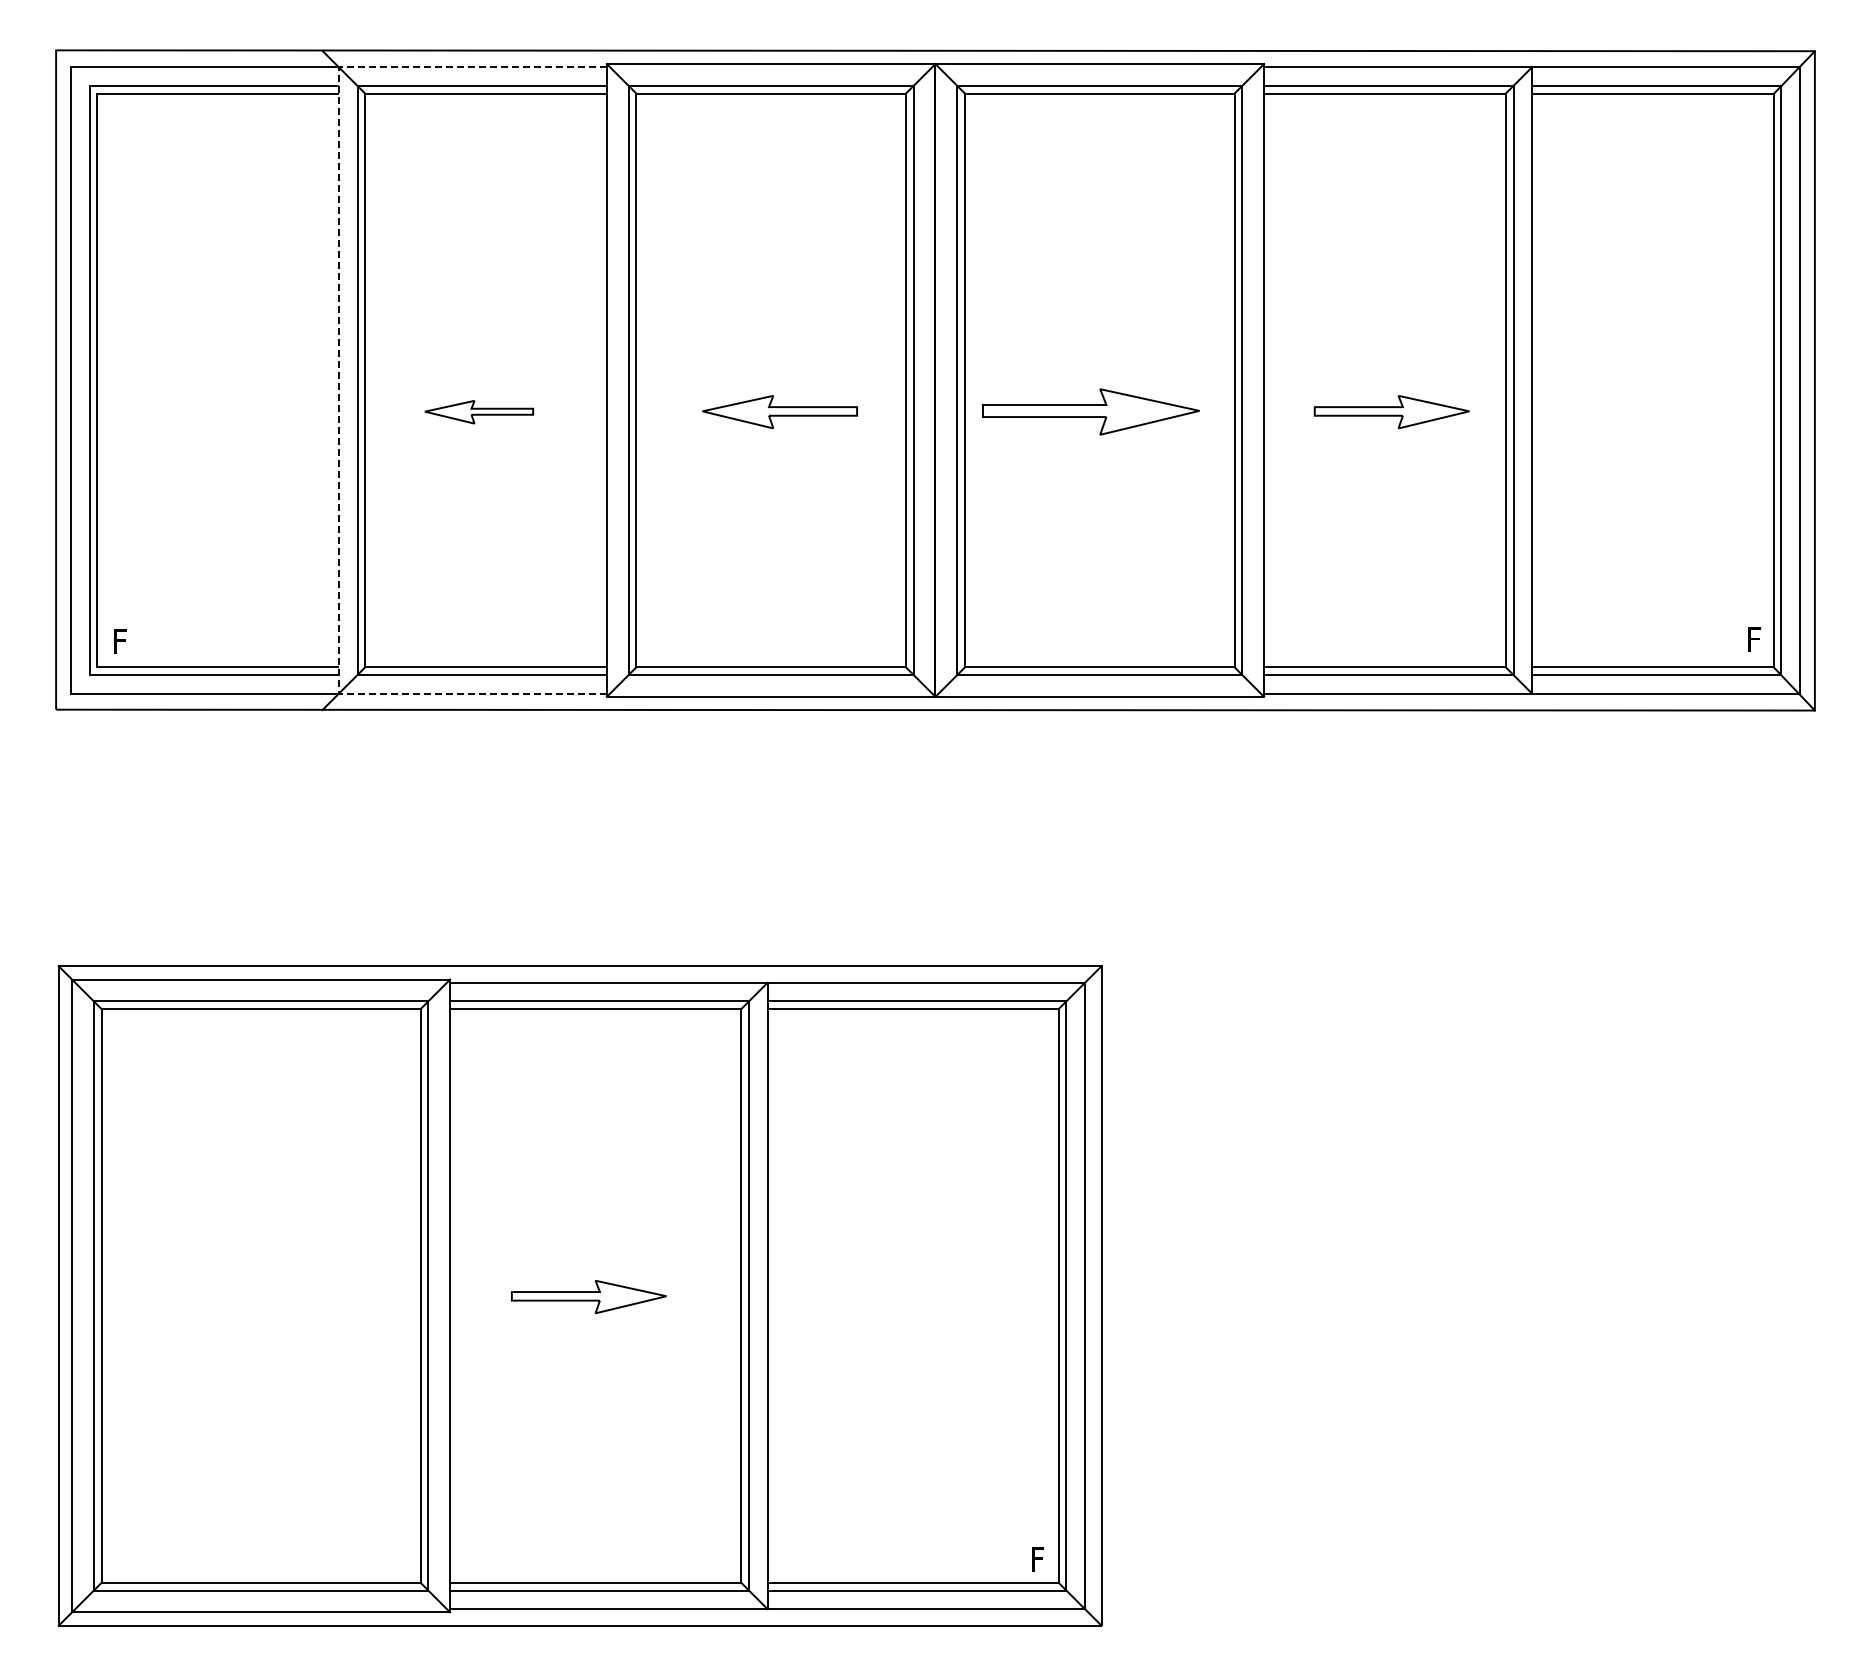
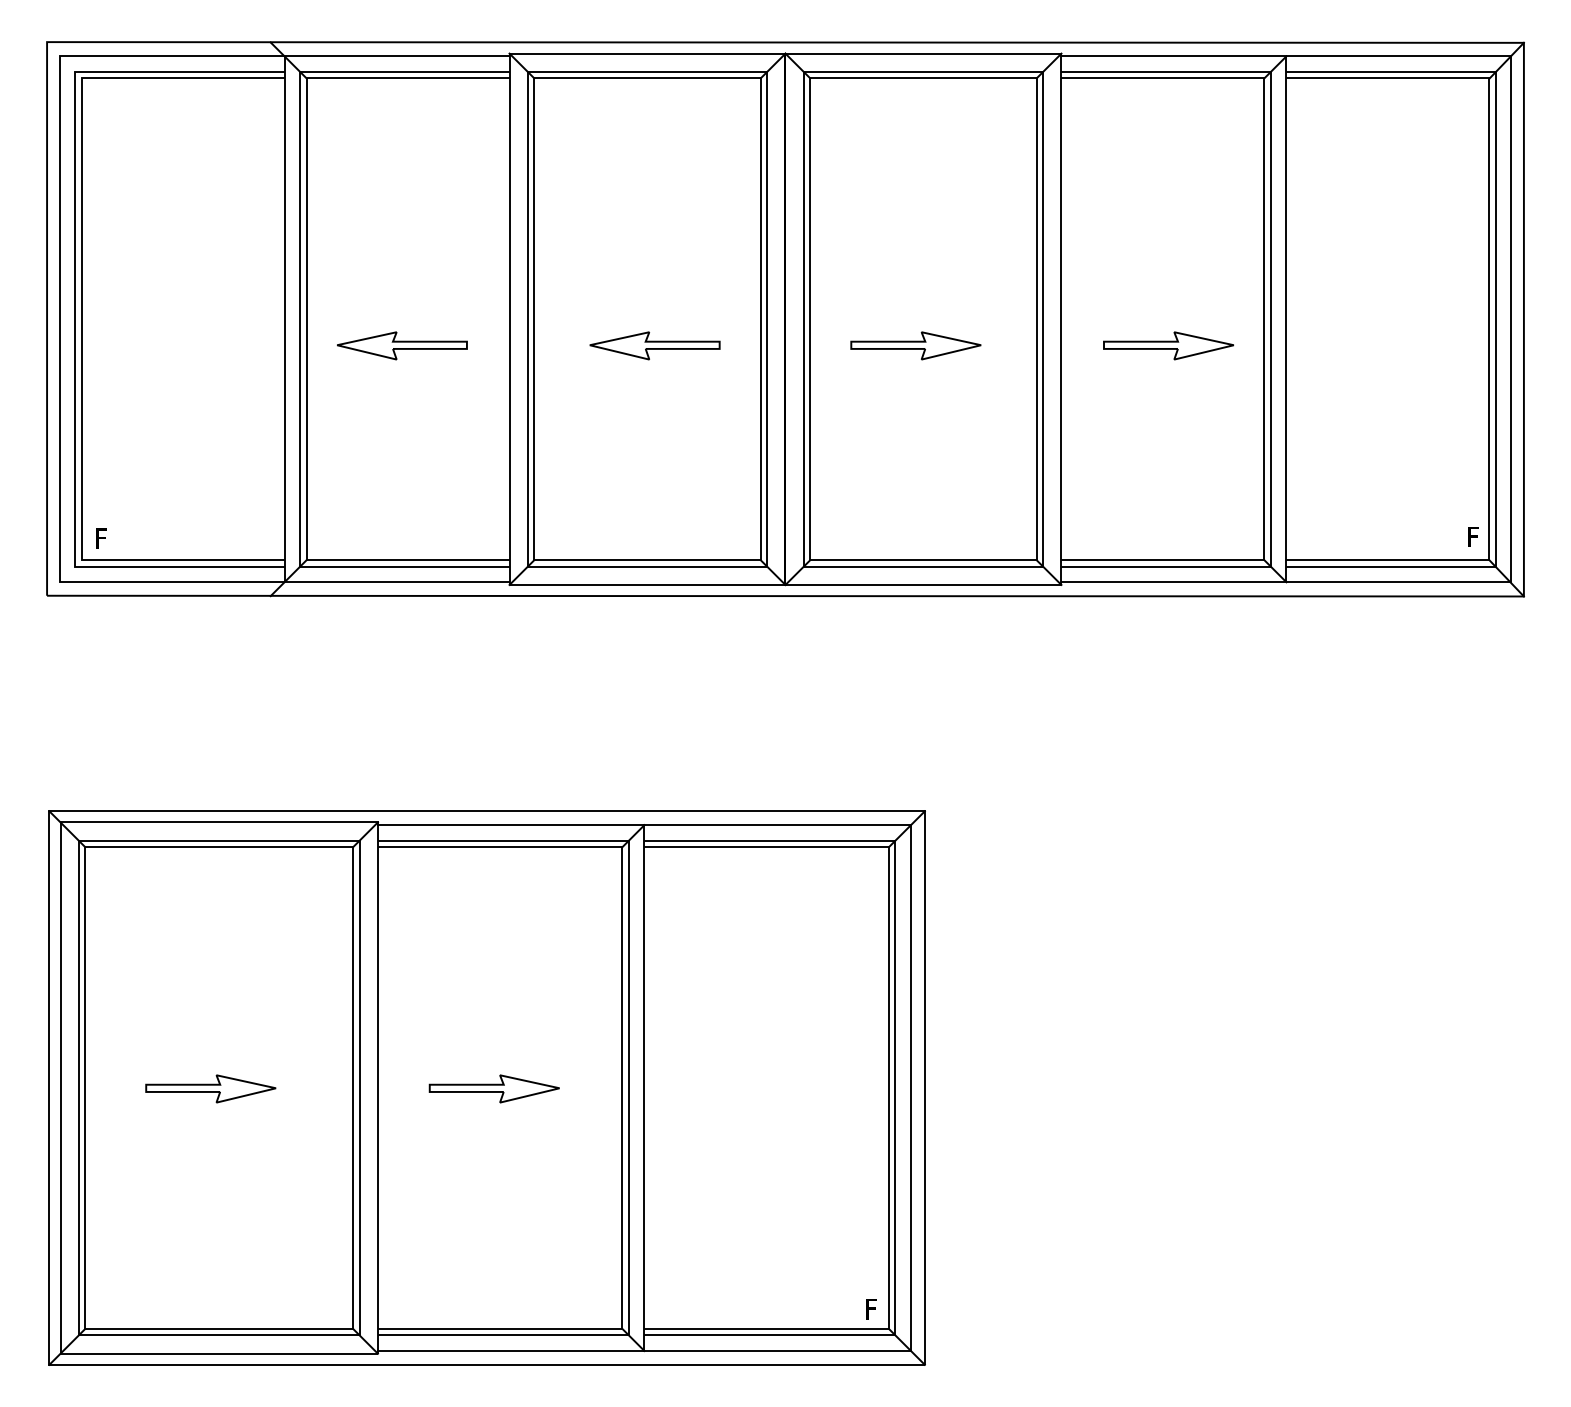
line: (338, 379) -> (284, 318), dashed -> solid
part: (479, 412) -> (402, 346), size x1.43
part: (1090, 412) -> (915, 346), size x0.71
part: (250, 1297) -> (210, 1089), added

